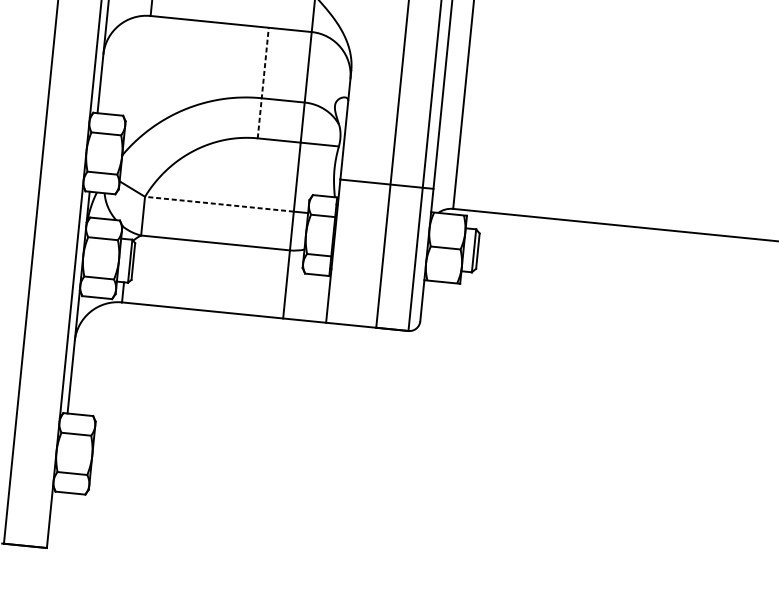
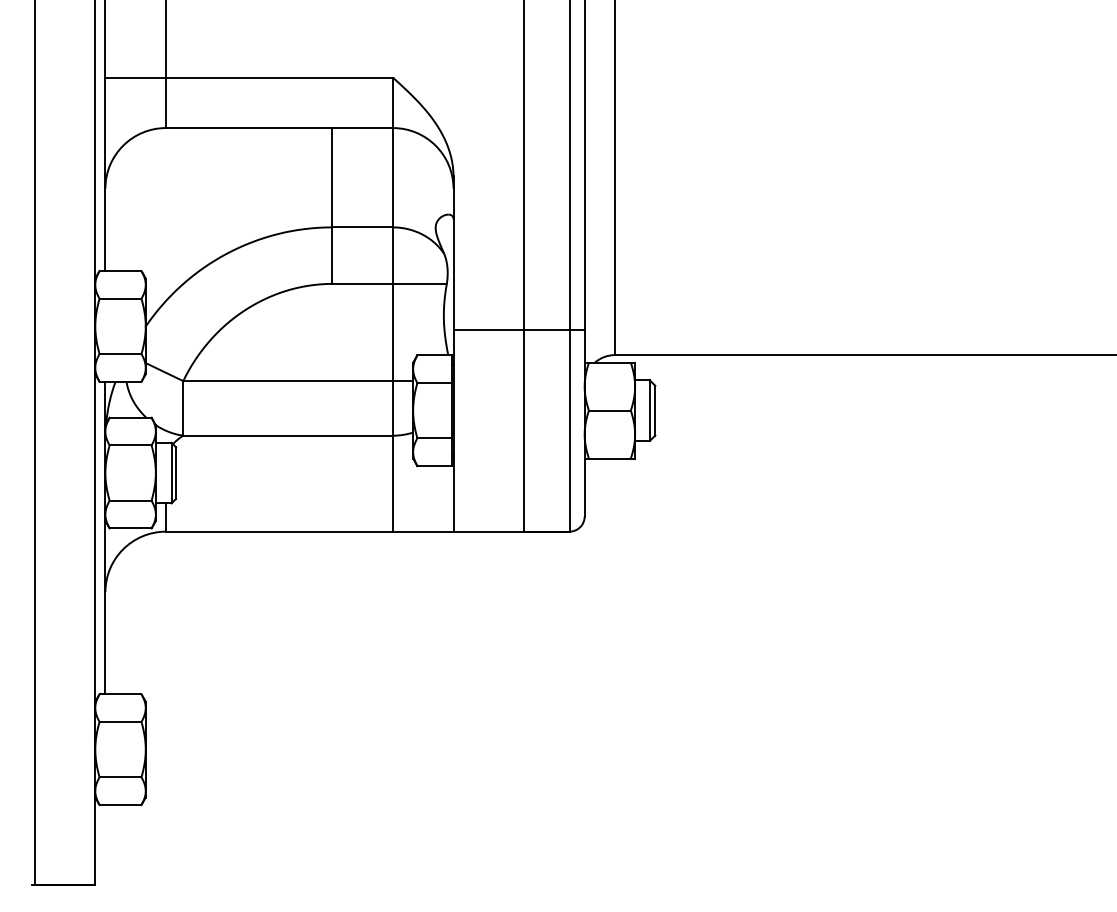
line: (263, 82) -> (332, 205), dashed -> solid
line: (219, 204) -> (288, 381), dashed -> solid

